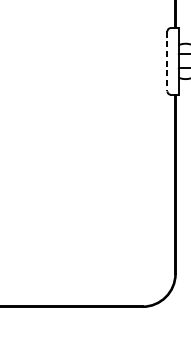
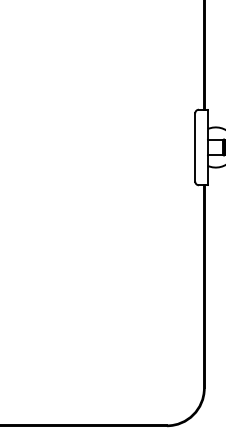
line: (167, 61) -> (195, 147), dashed -> solid

